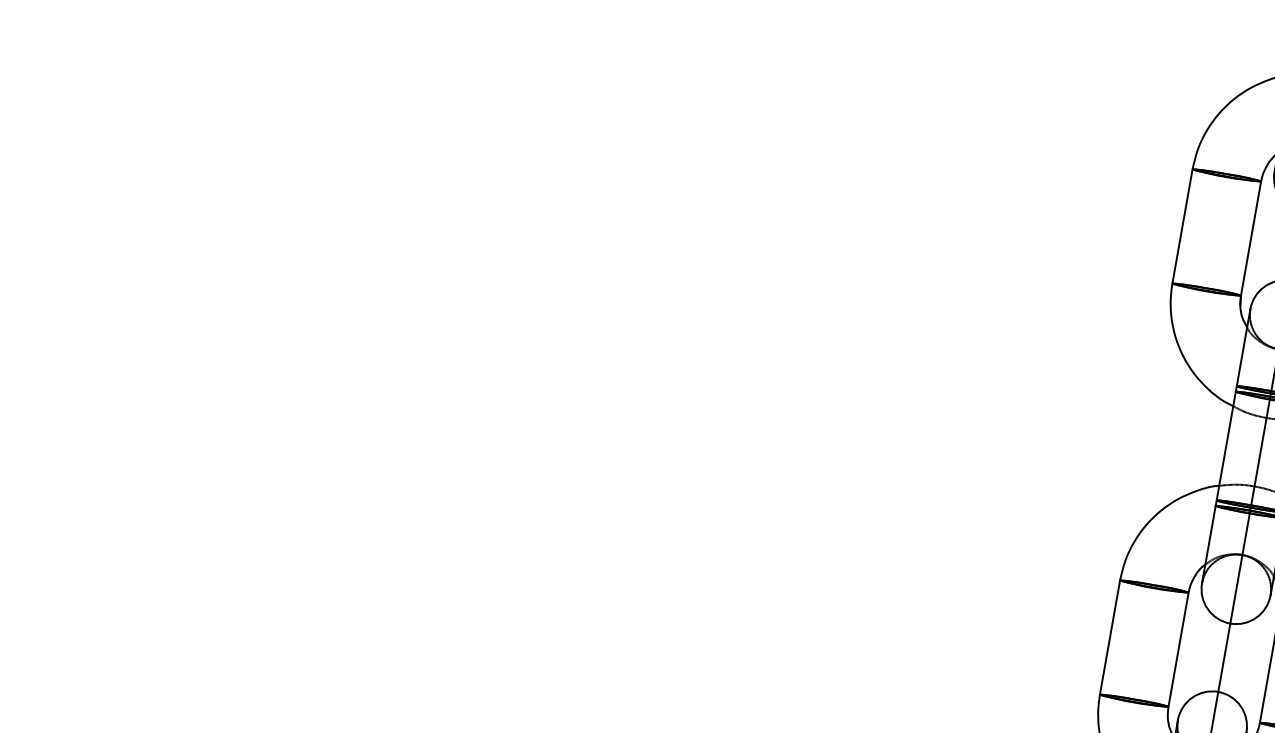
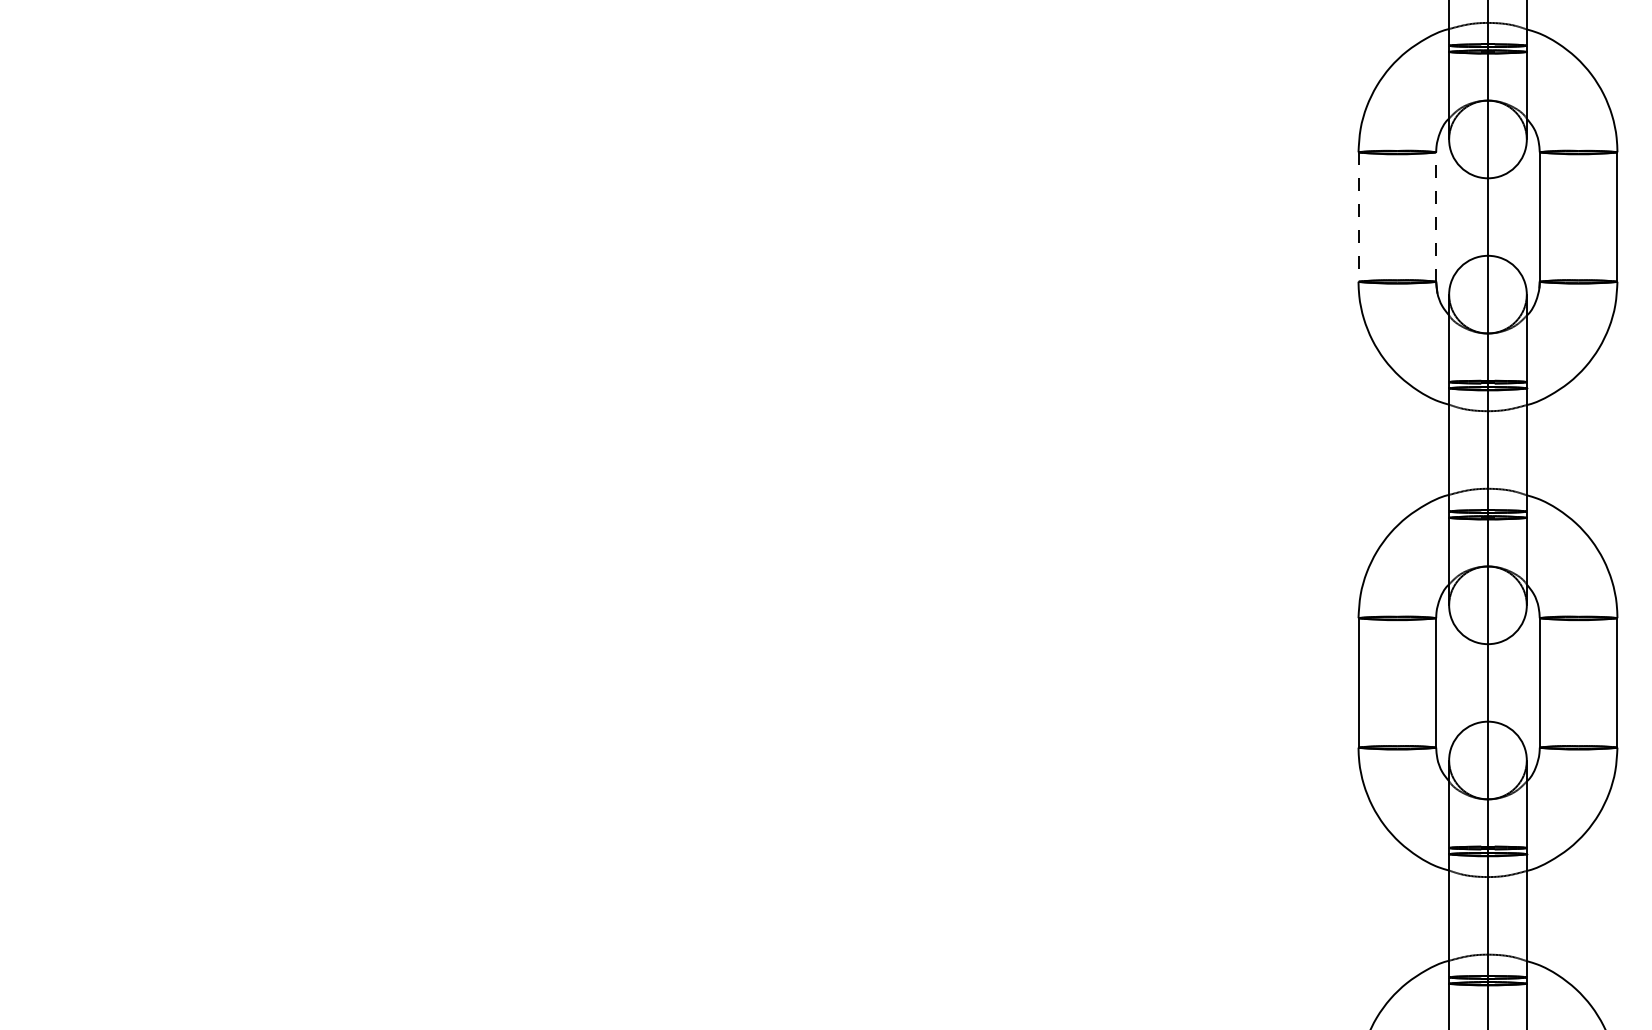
line: (1182, 226) -> (1358, 217), solid -> dashed
line: (1251, 238) -> (1436, 217), solid -> dashed

